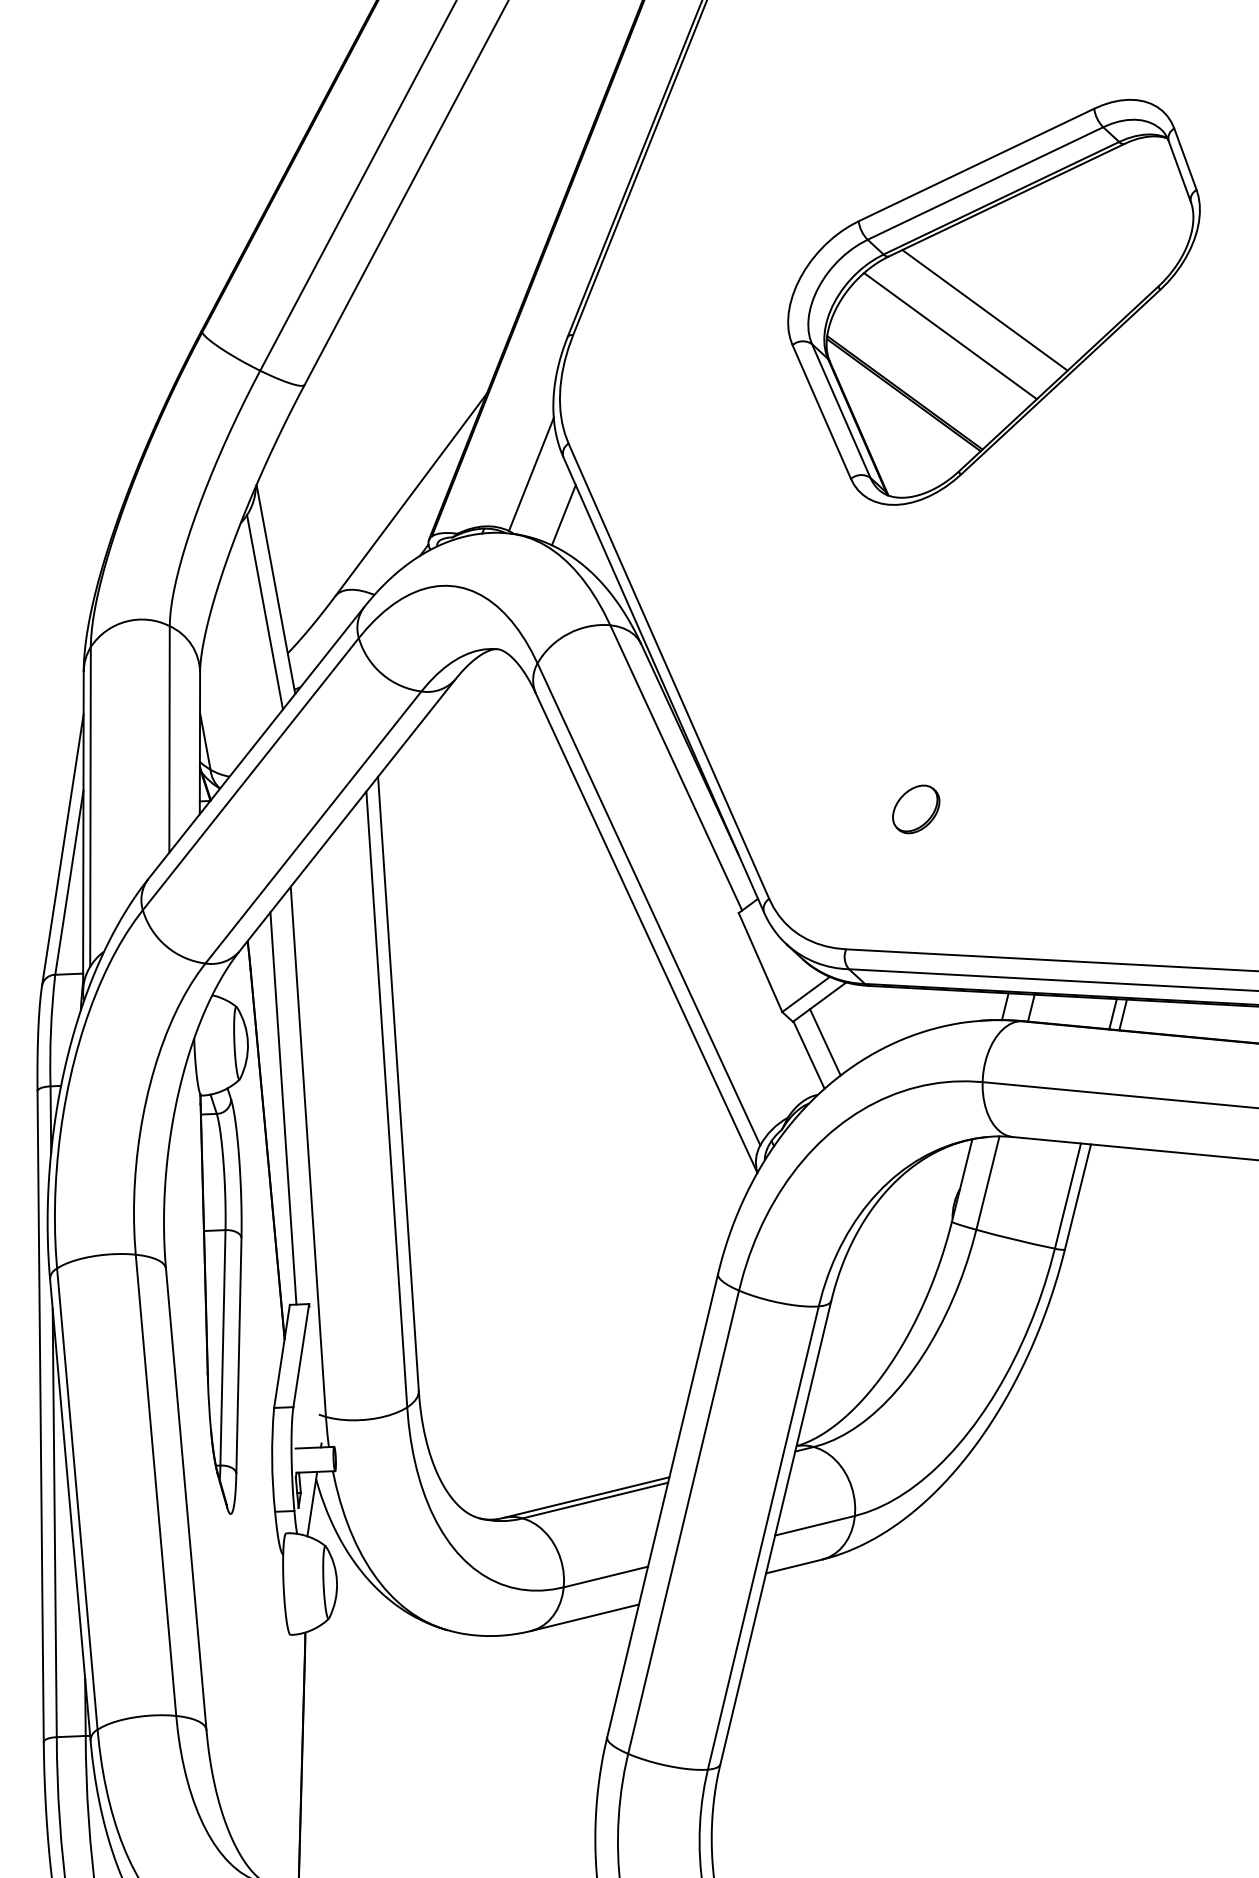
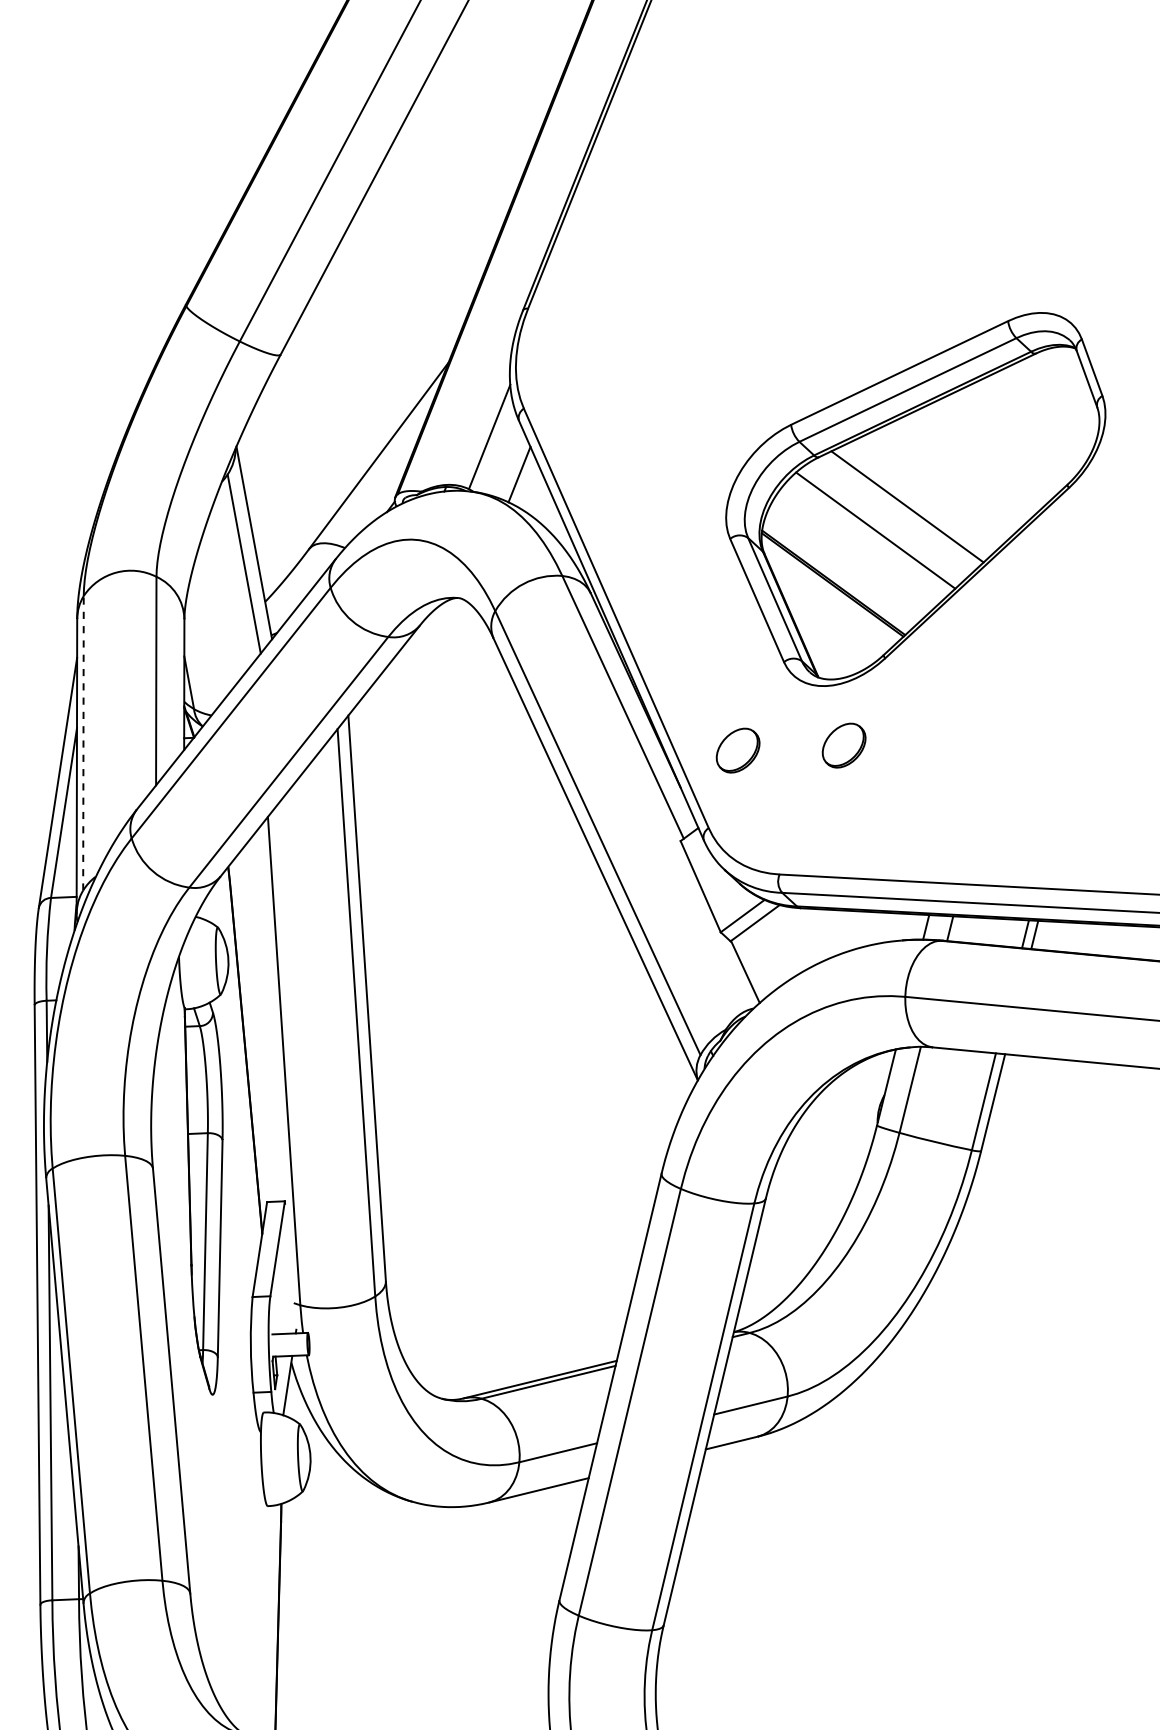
part: (993, 302) -> (915, 499), moved
line: (90, 806) -> (83, 742), solid -> dashed
part: (800, 814) -> (737, 750), added
line: (825, 1041) -> (760, 959), removed
line: (283, 1107) -> (261, 1020), removed

